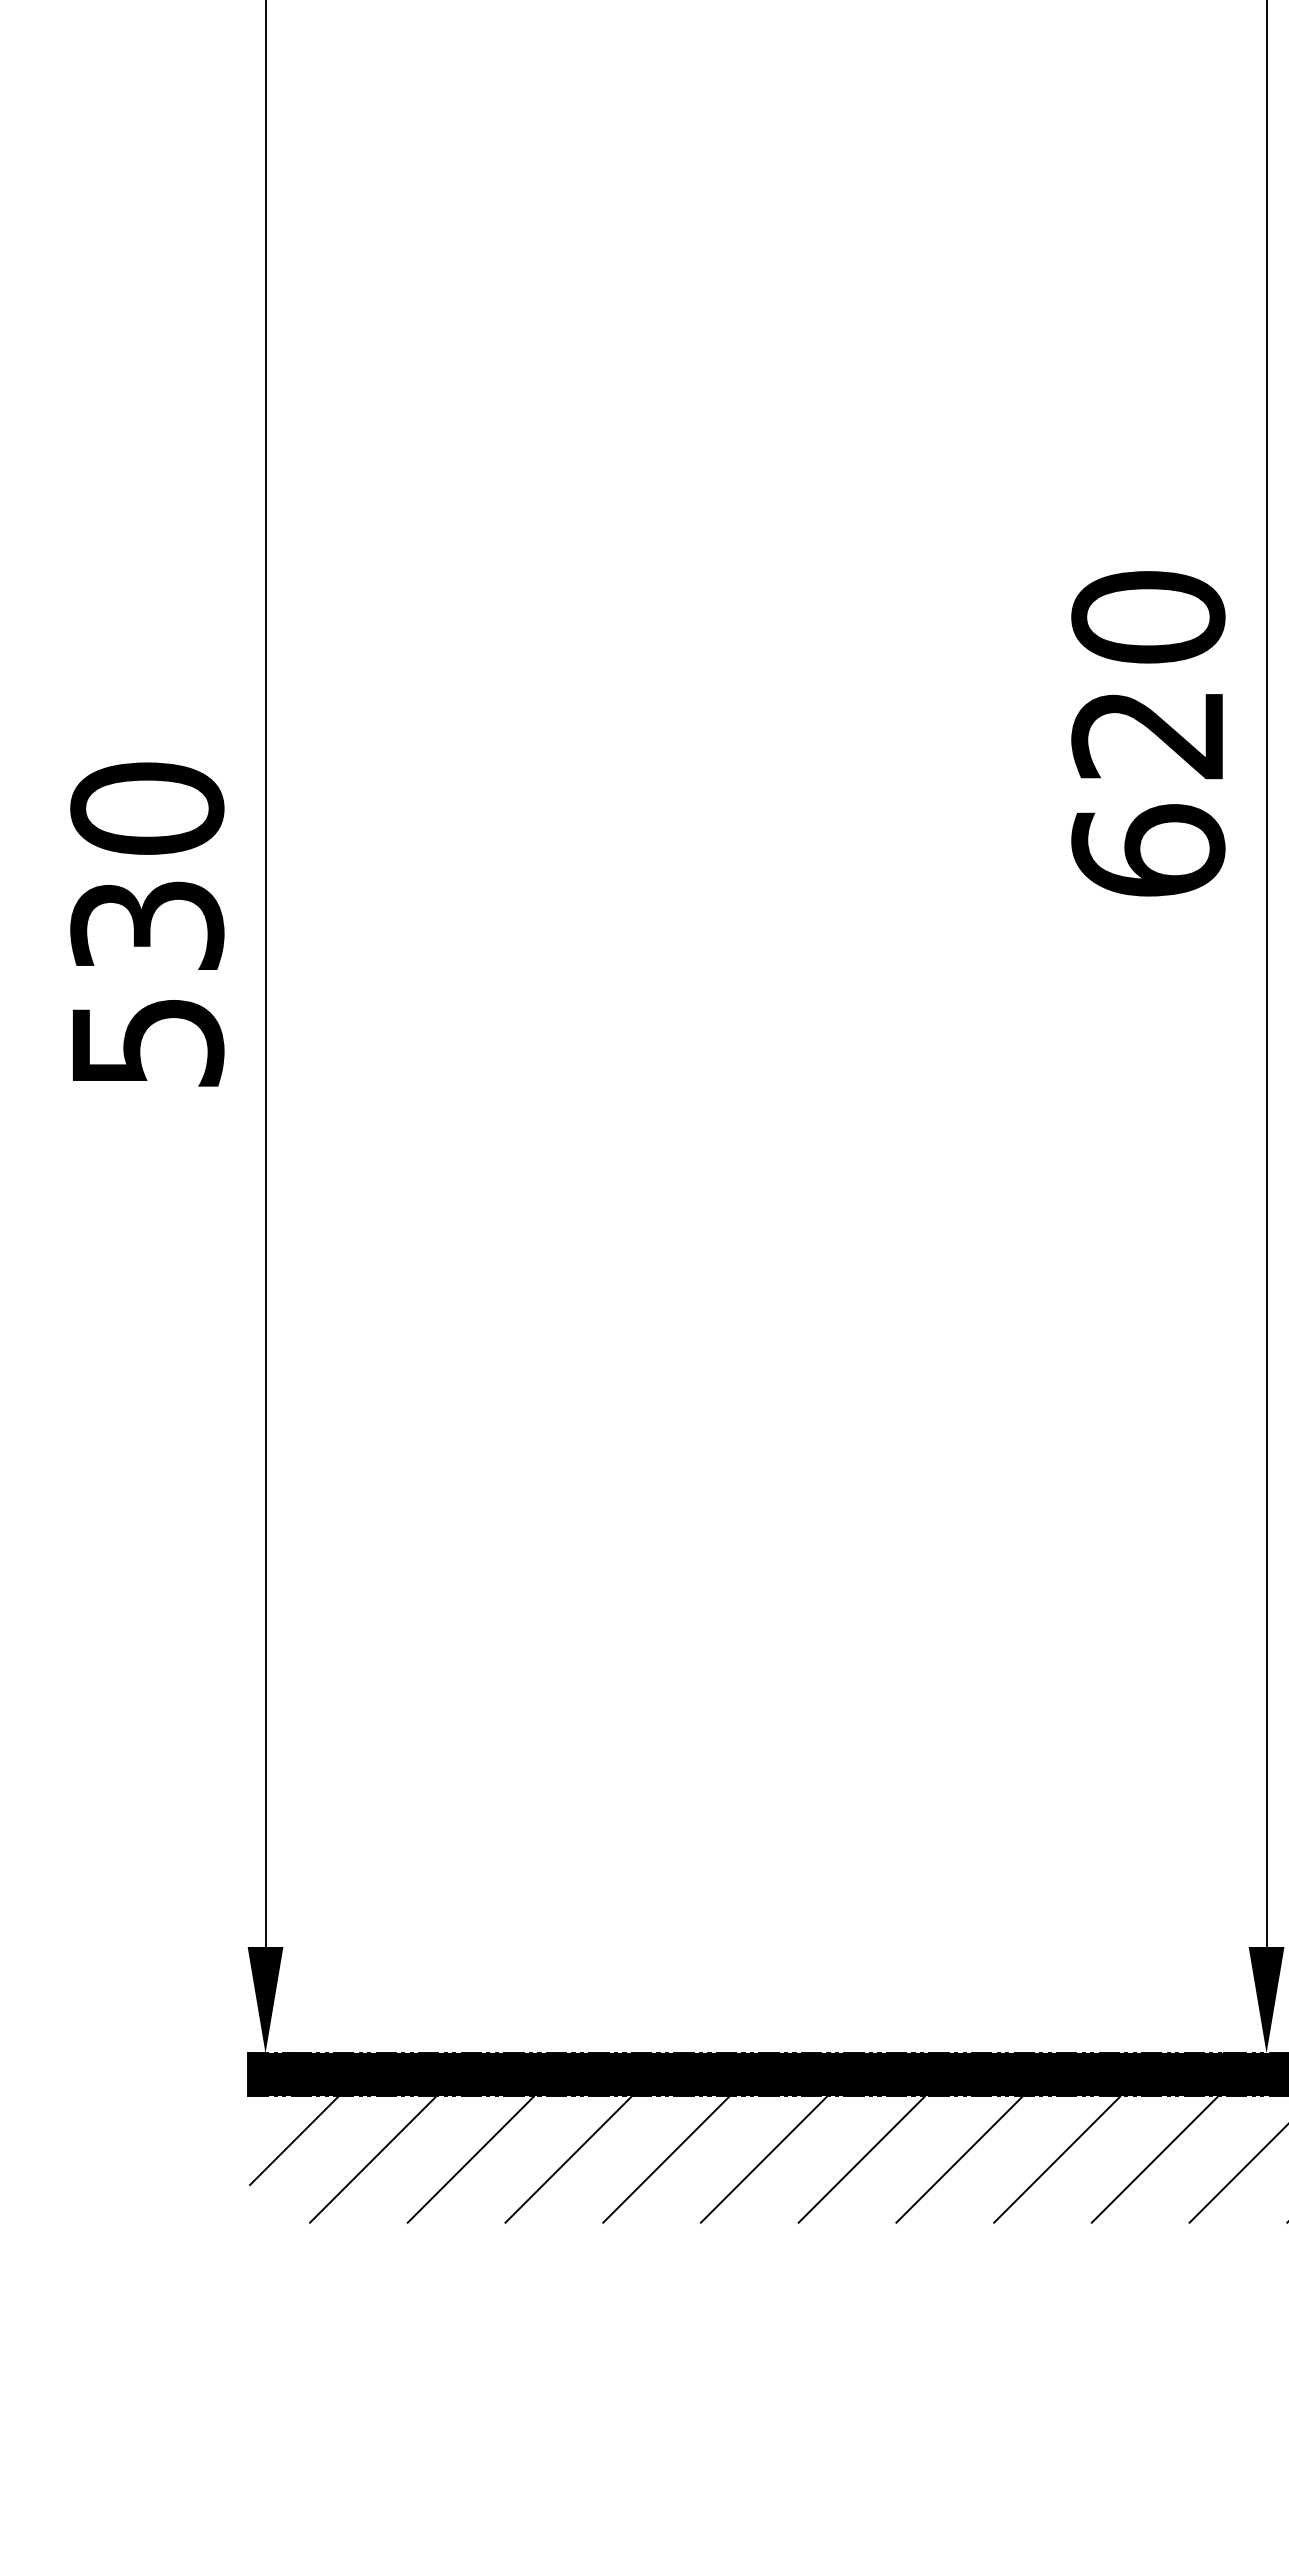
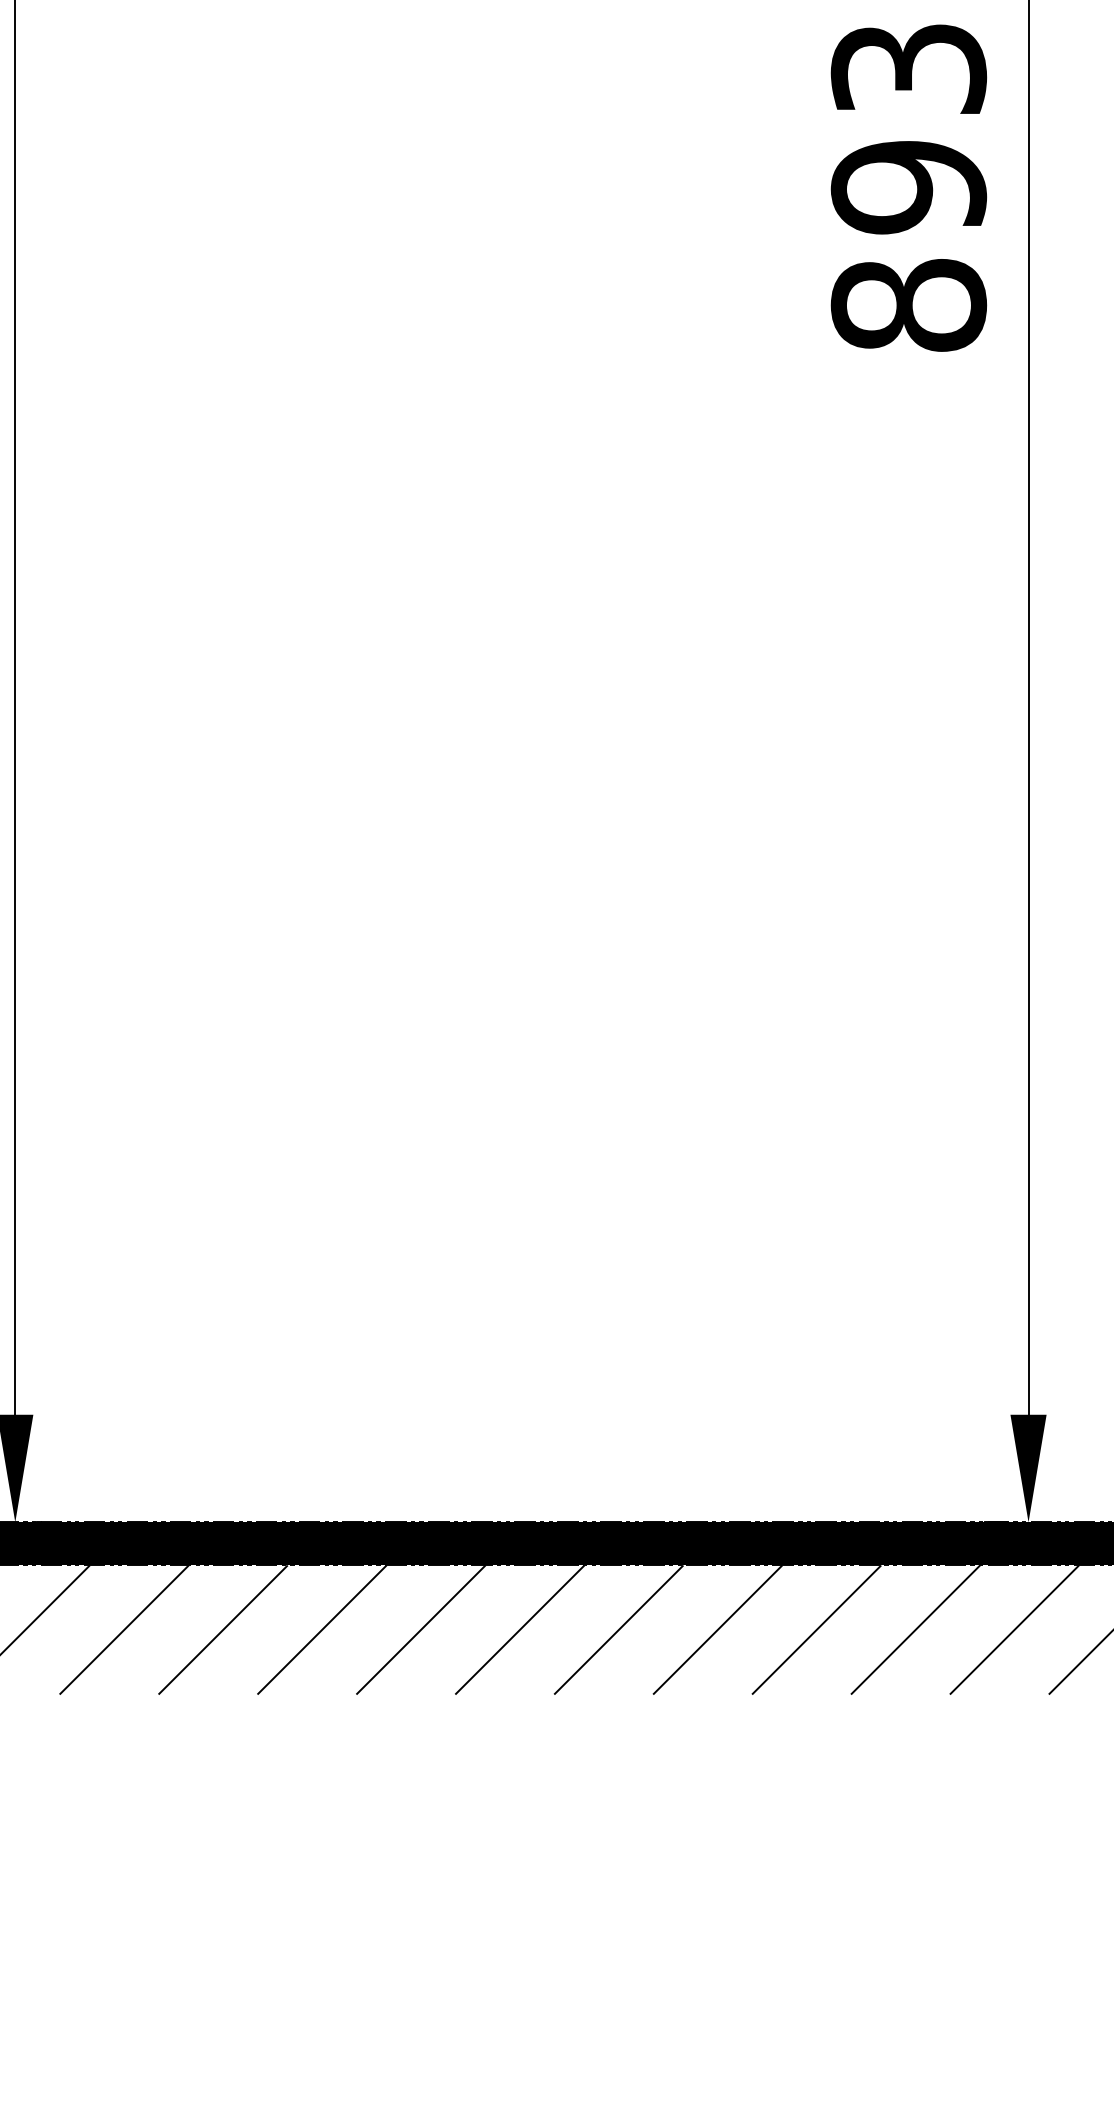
text: (1148, 733) -> (909, 186), 620 -> 893

